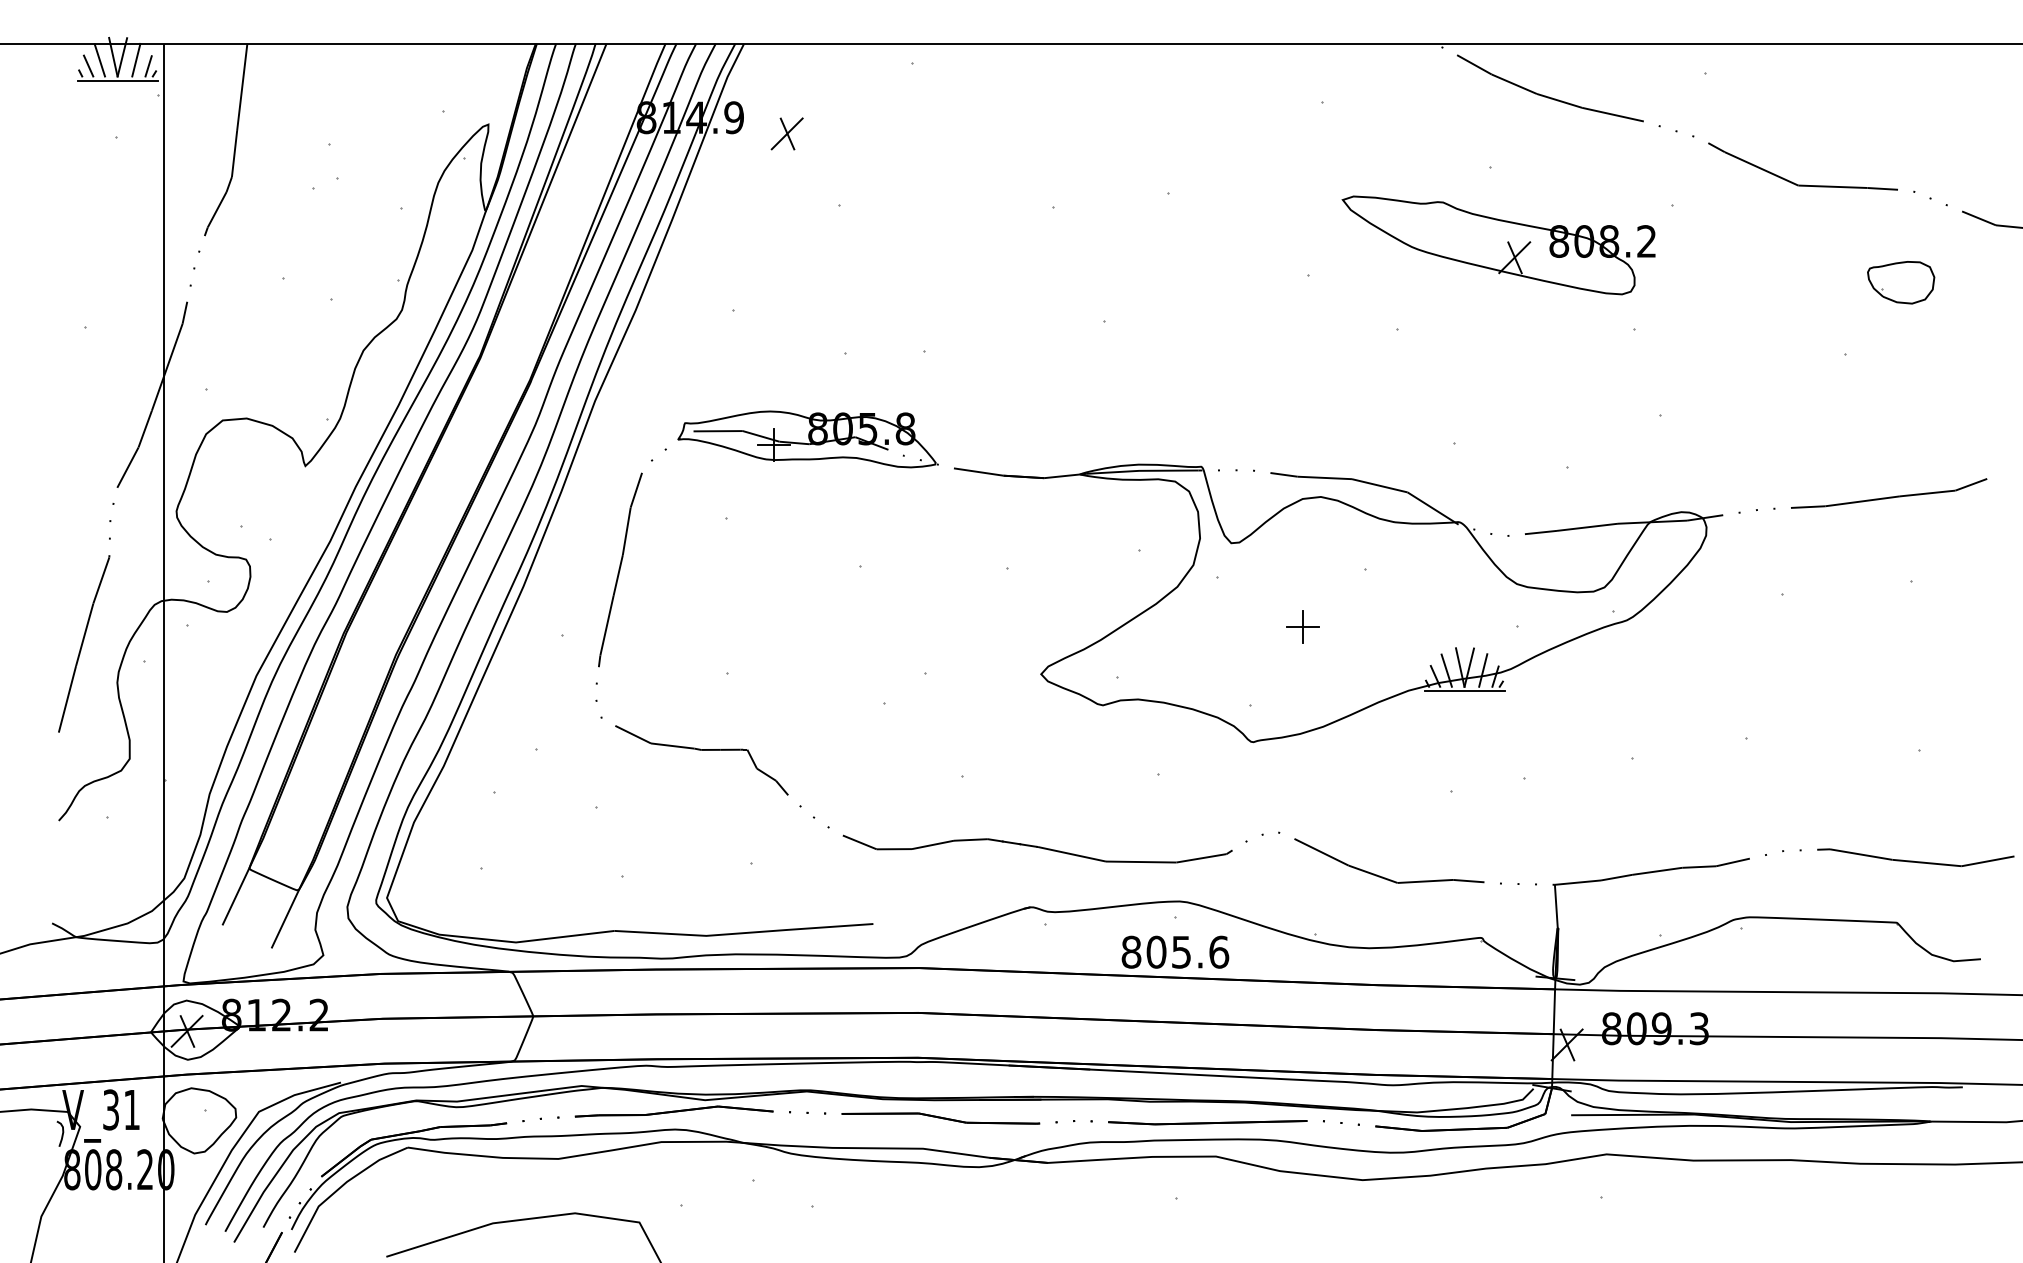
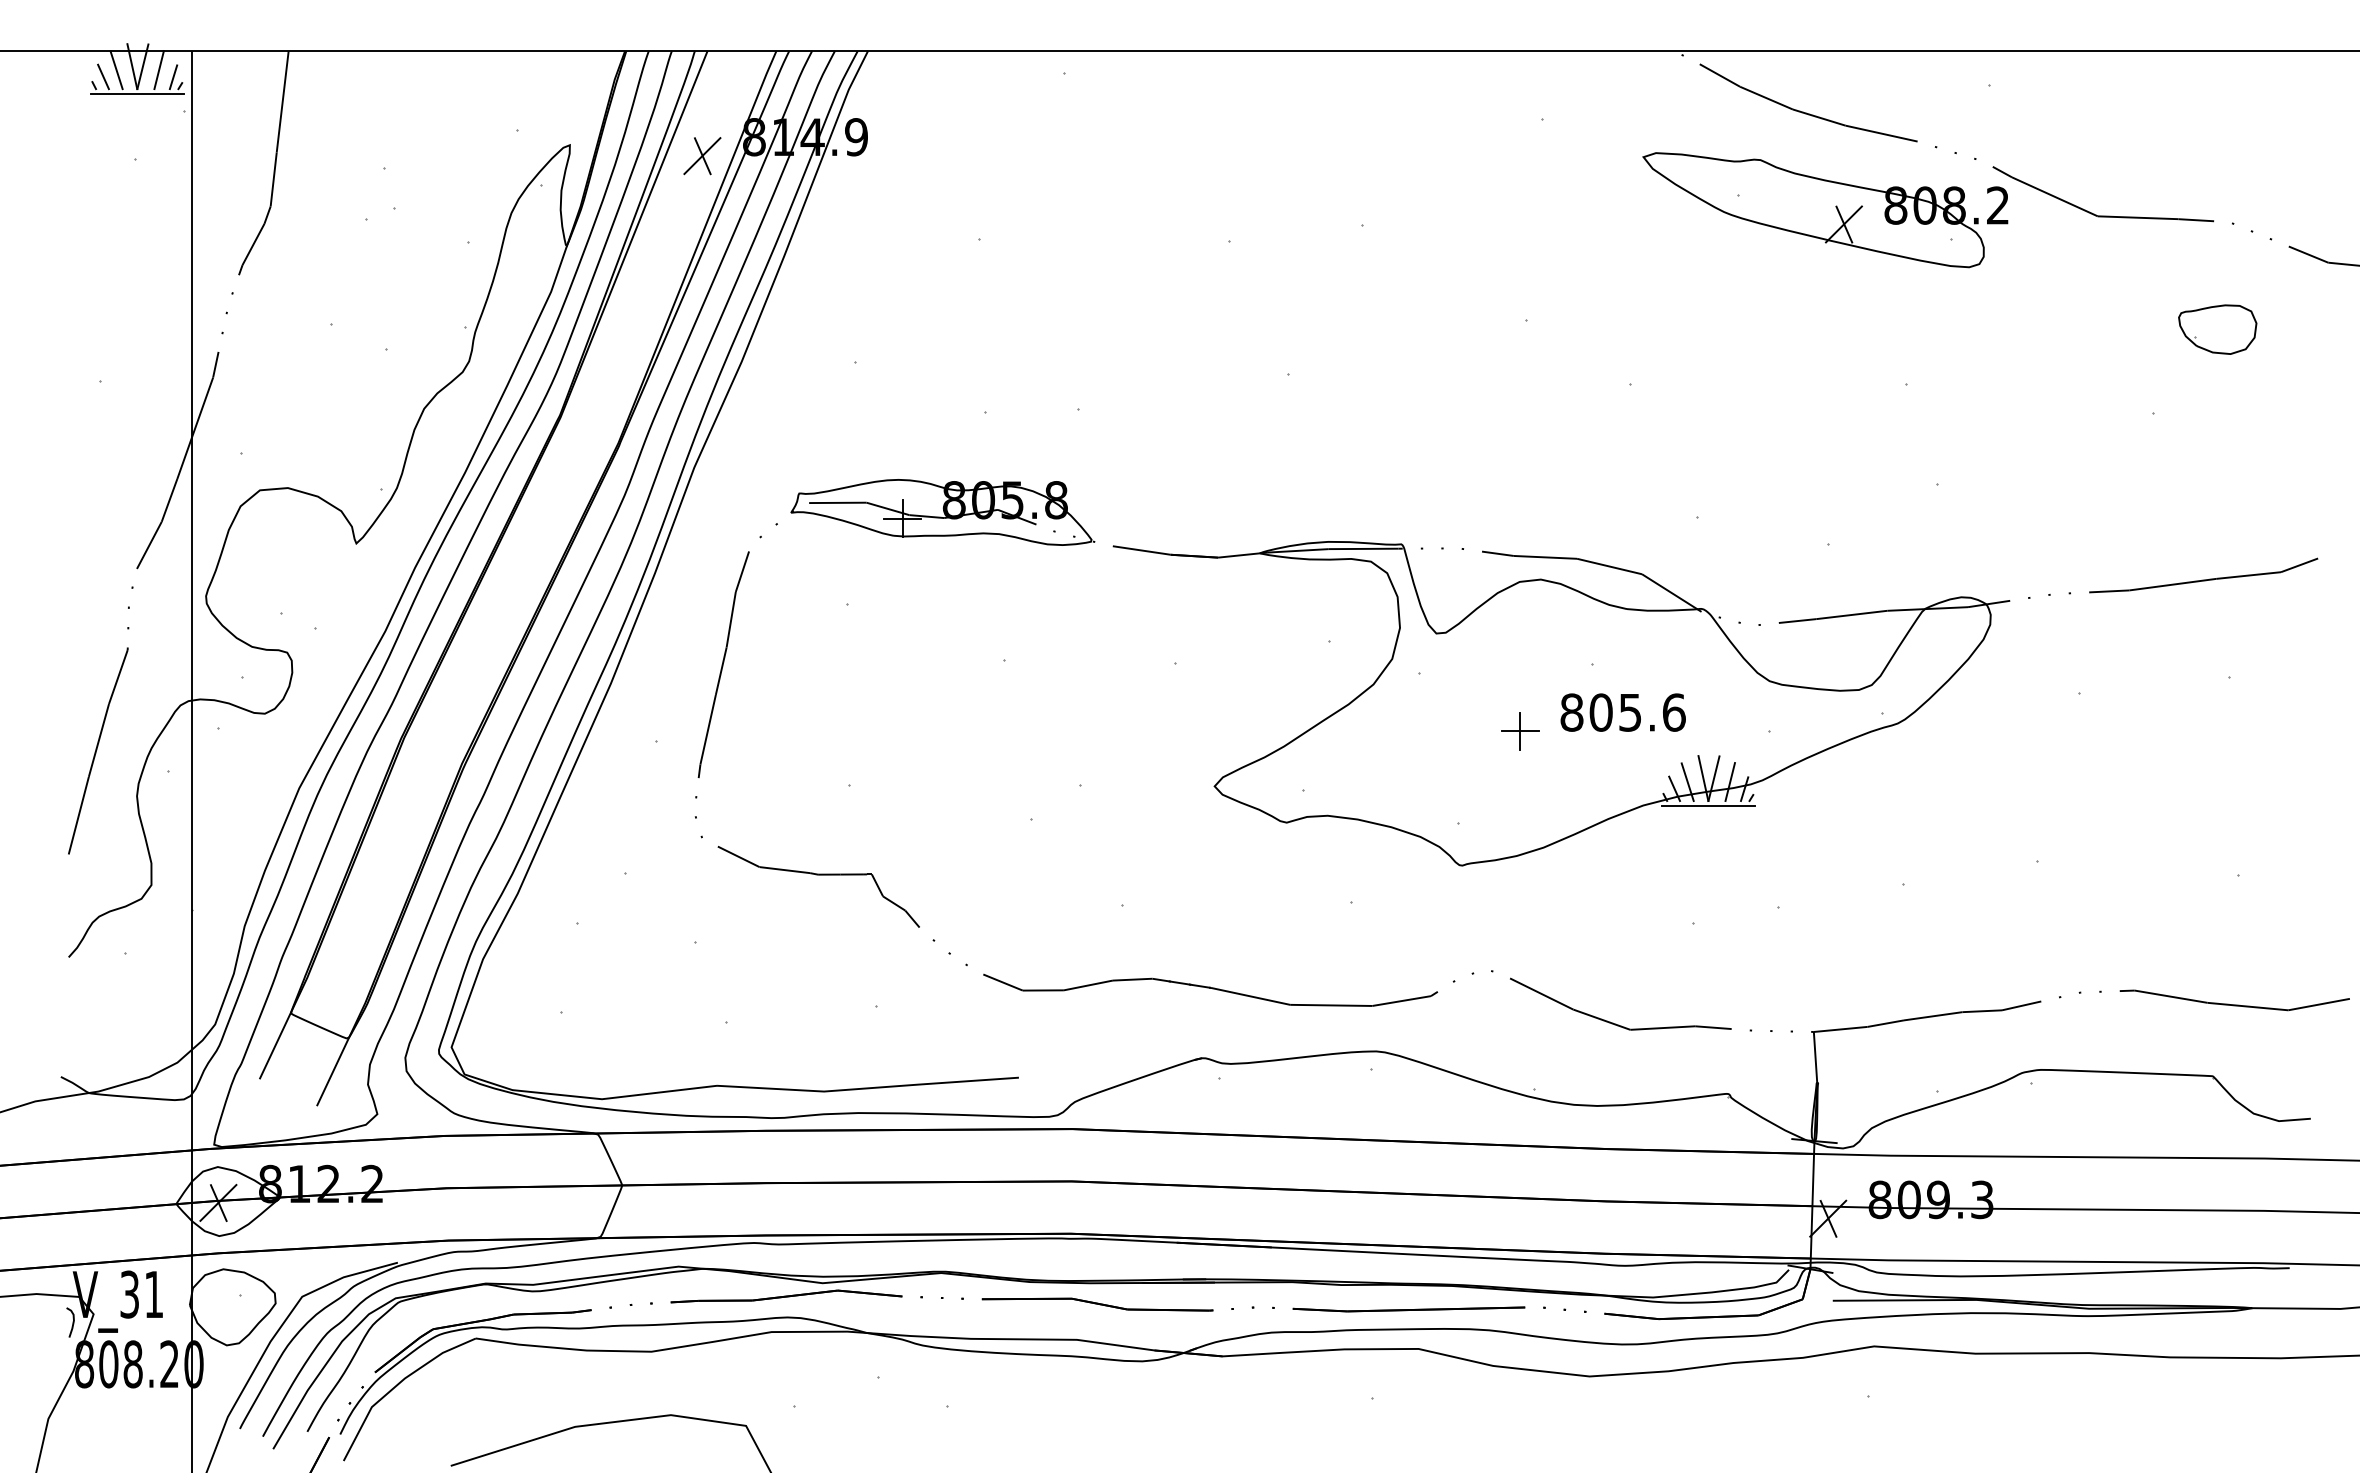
part: (787, 134) -> (702, 156), moved
part: (1498, 245) -> (1825, 210), moved
text: (1174, 952) -> (1622, 712), moved

